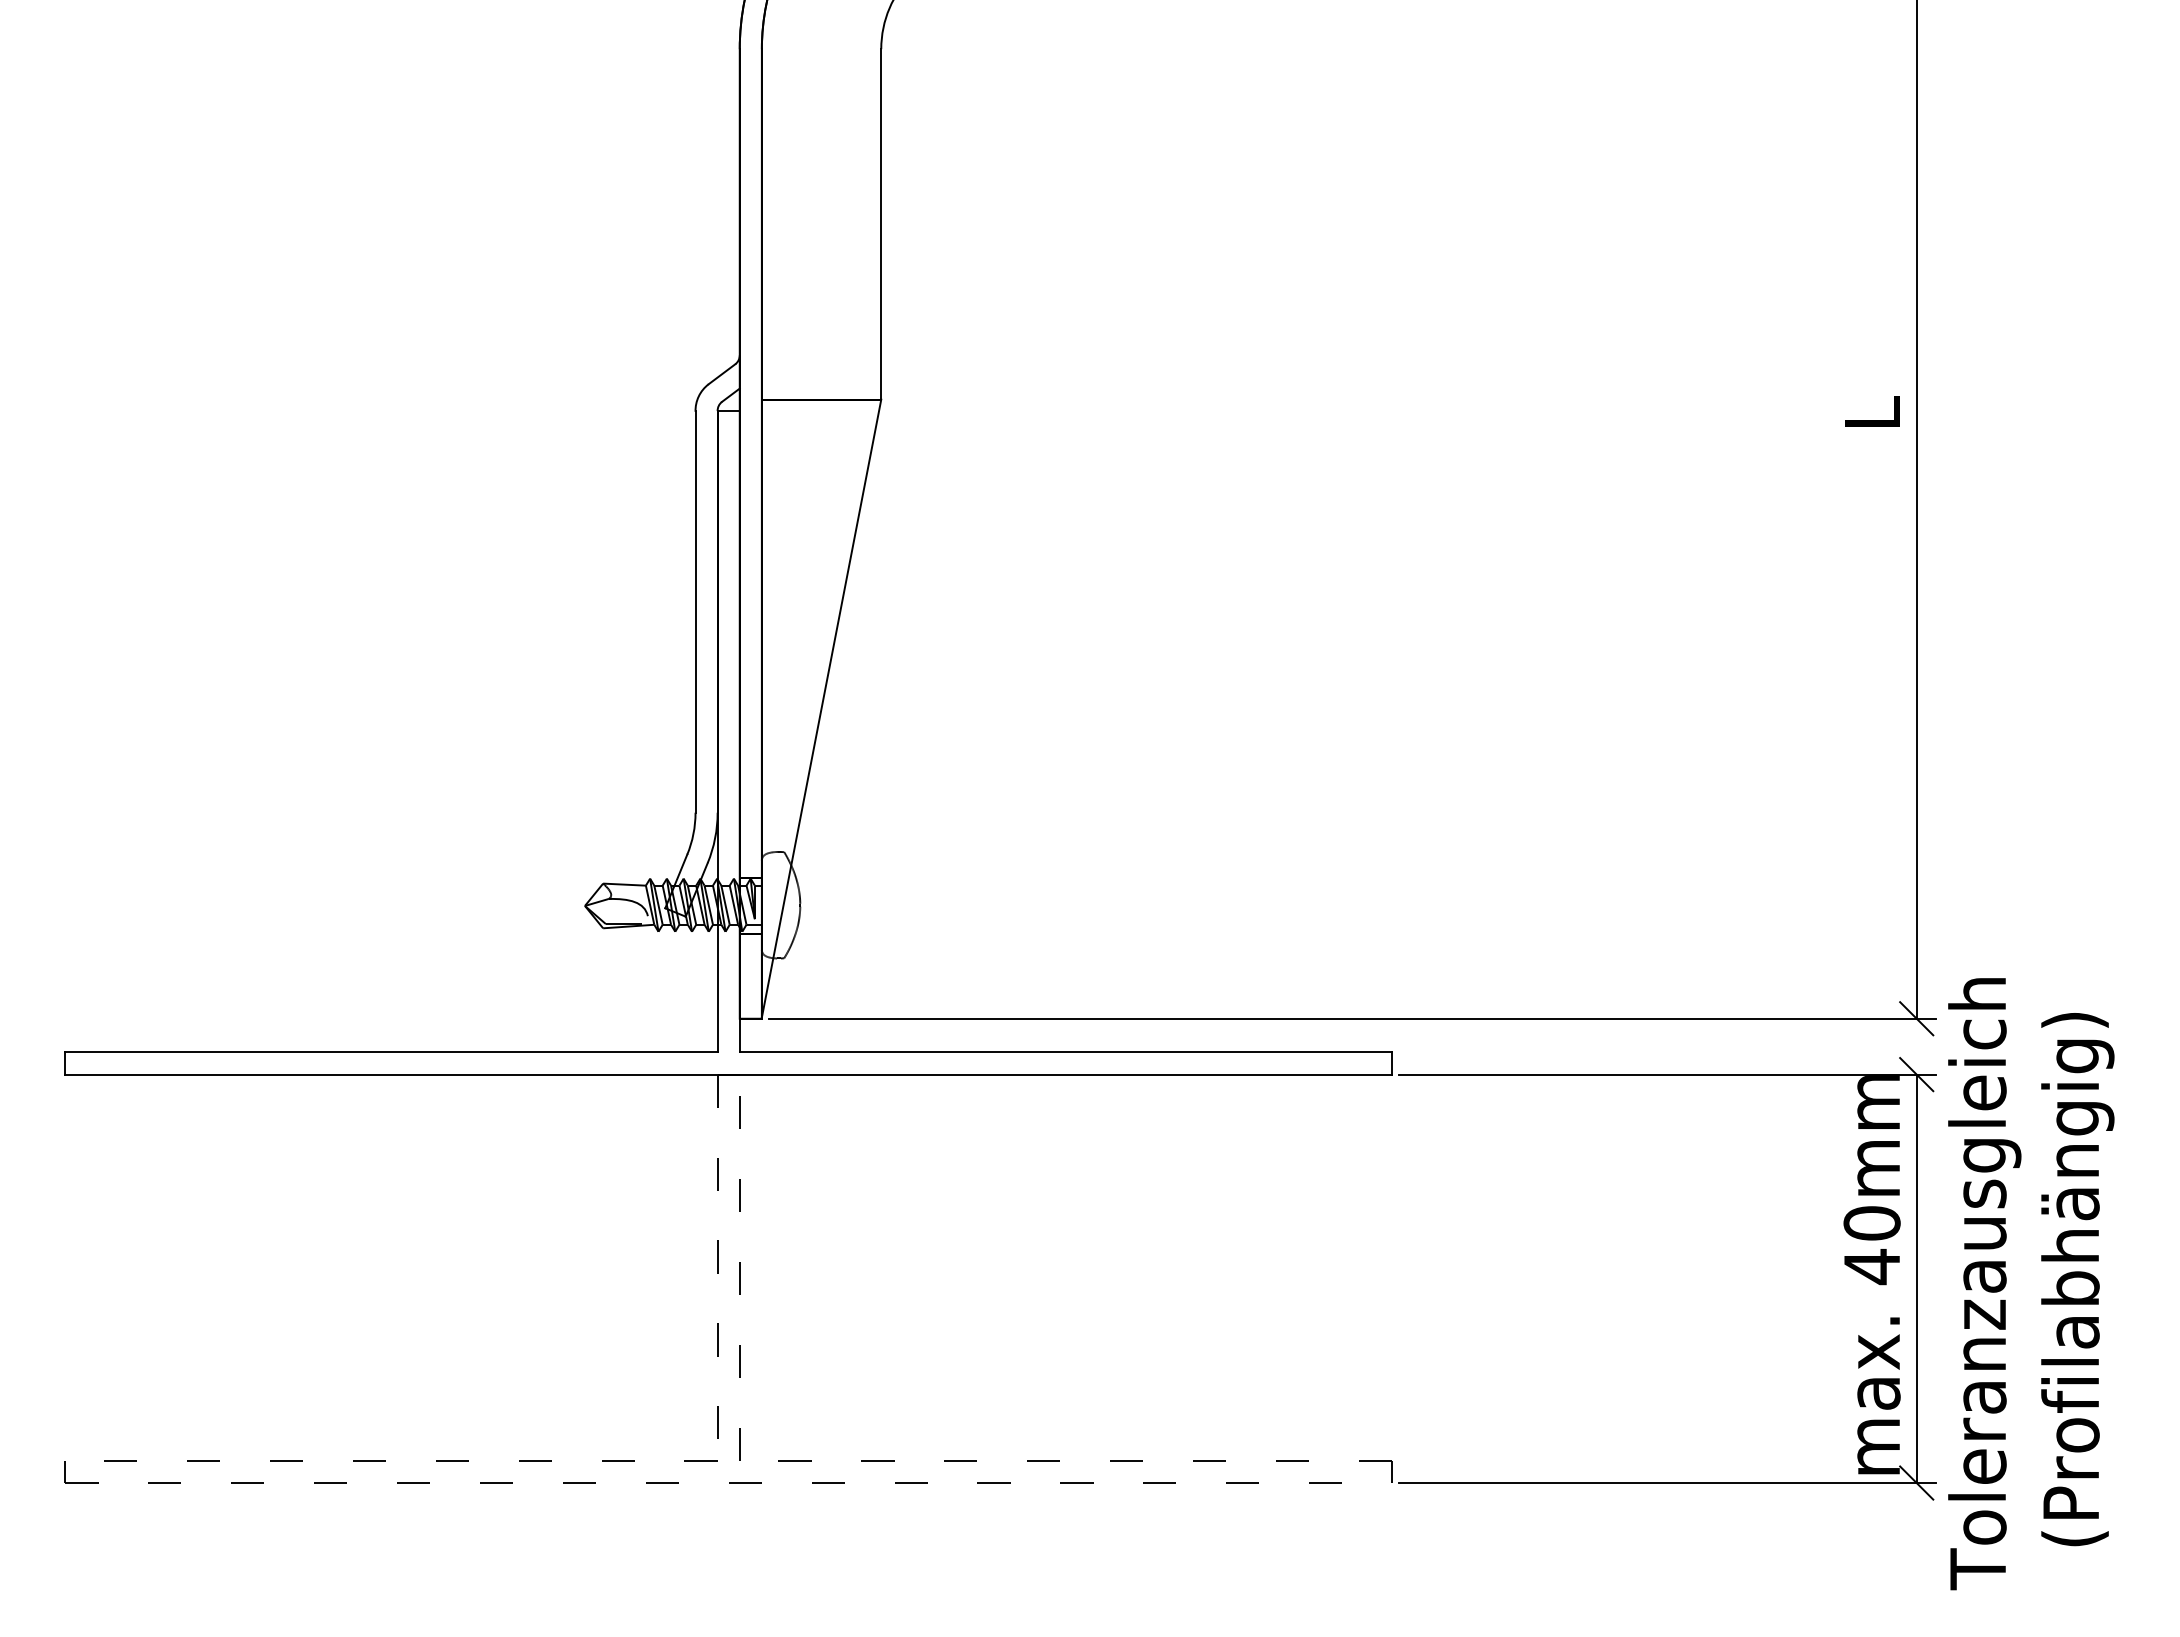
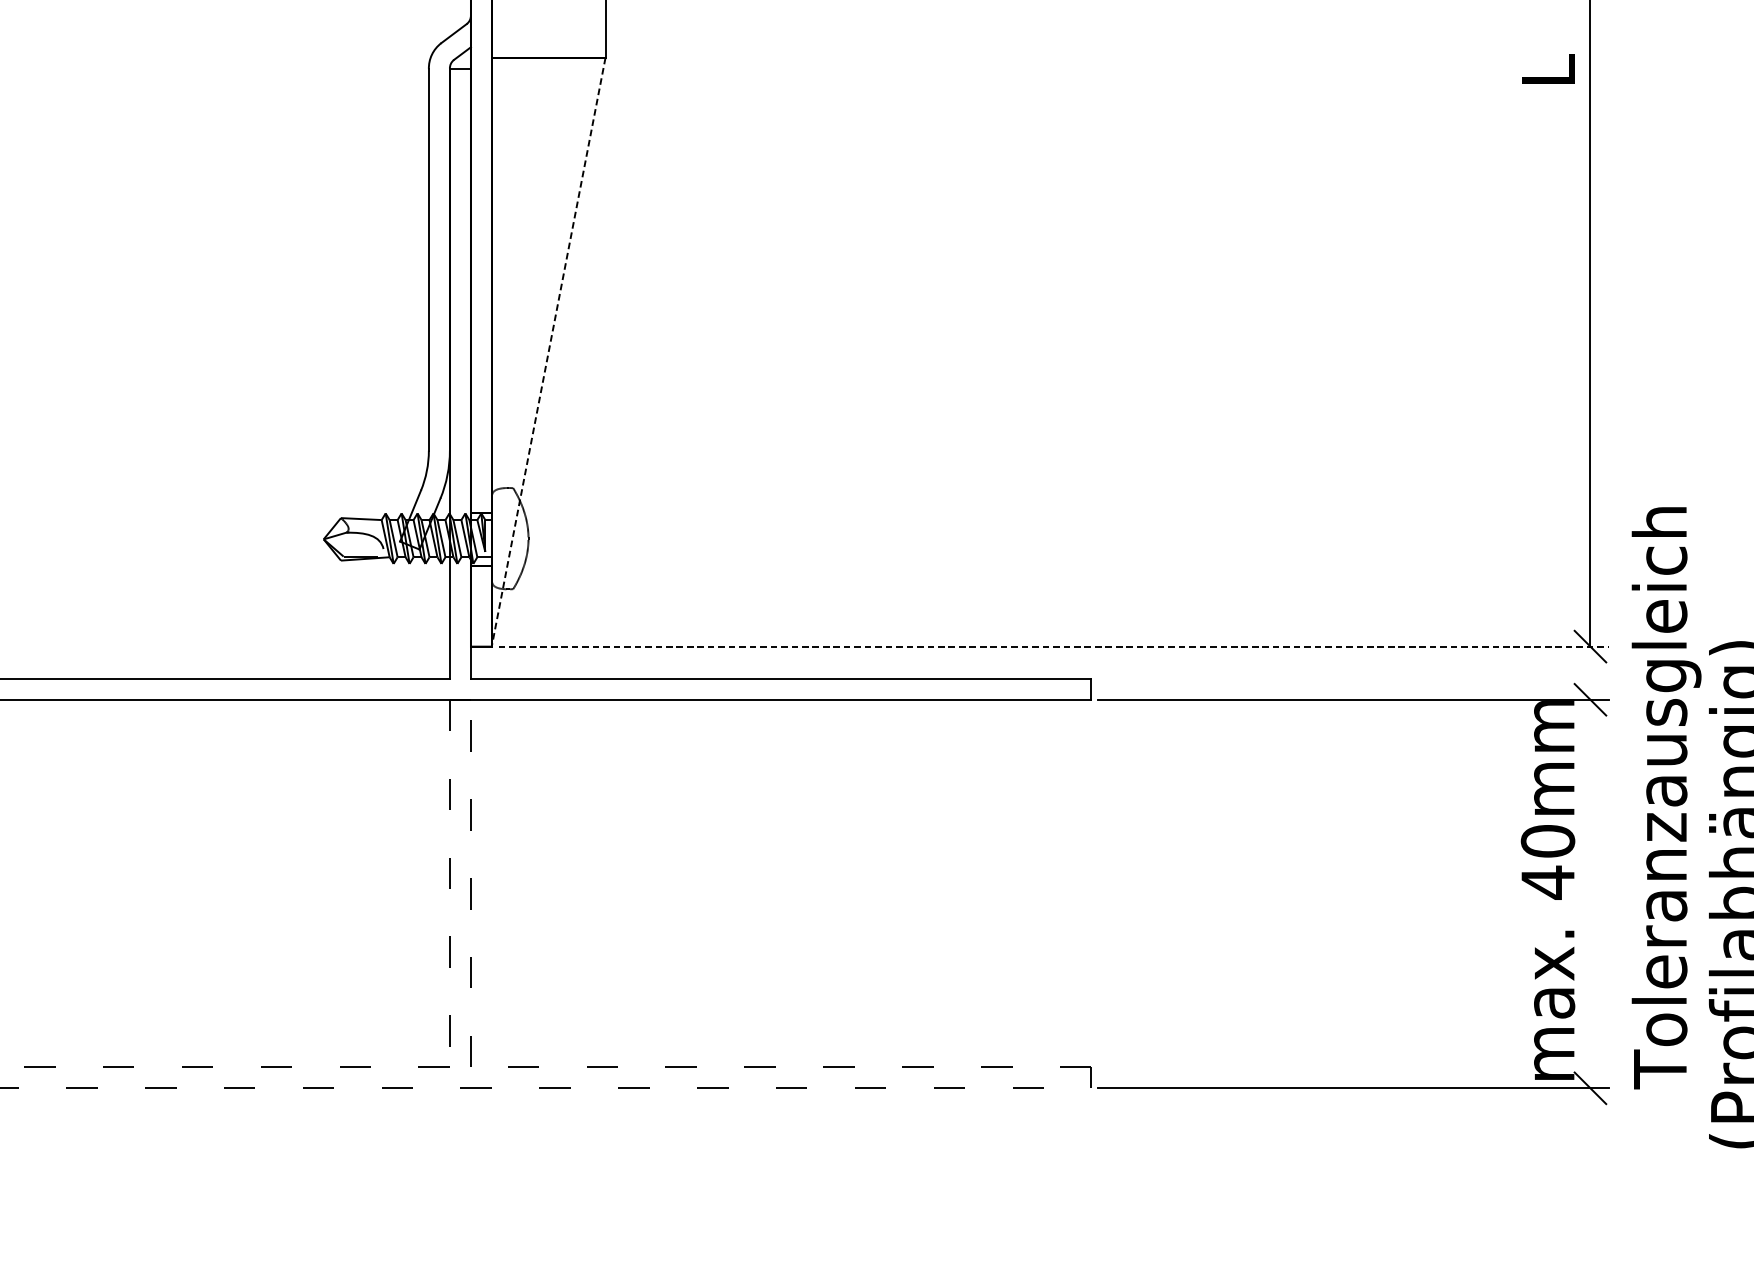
line: (821, 708) -> (548, 351), solid -> dashed
line: (1352, 1018) -> (1053, 646), solid -> dashed
line: (1916, 1278) -> (1590, 893), removed
text: (1984, 1284) -> (1666, 798), moved

